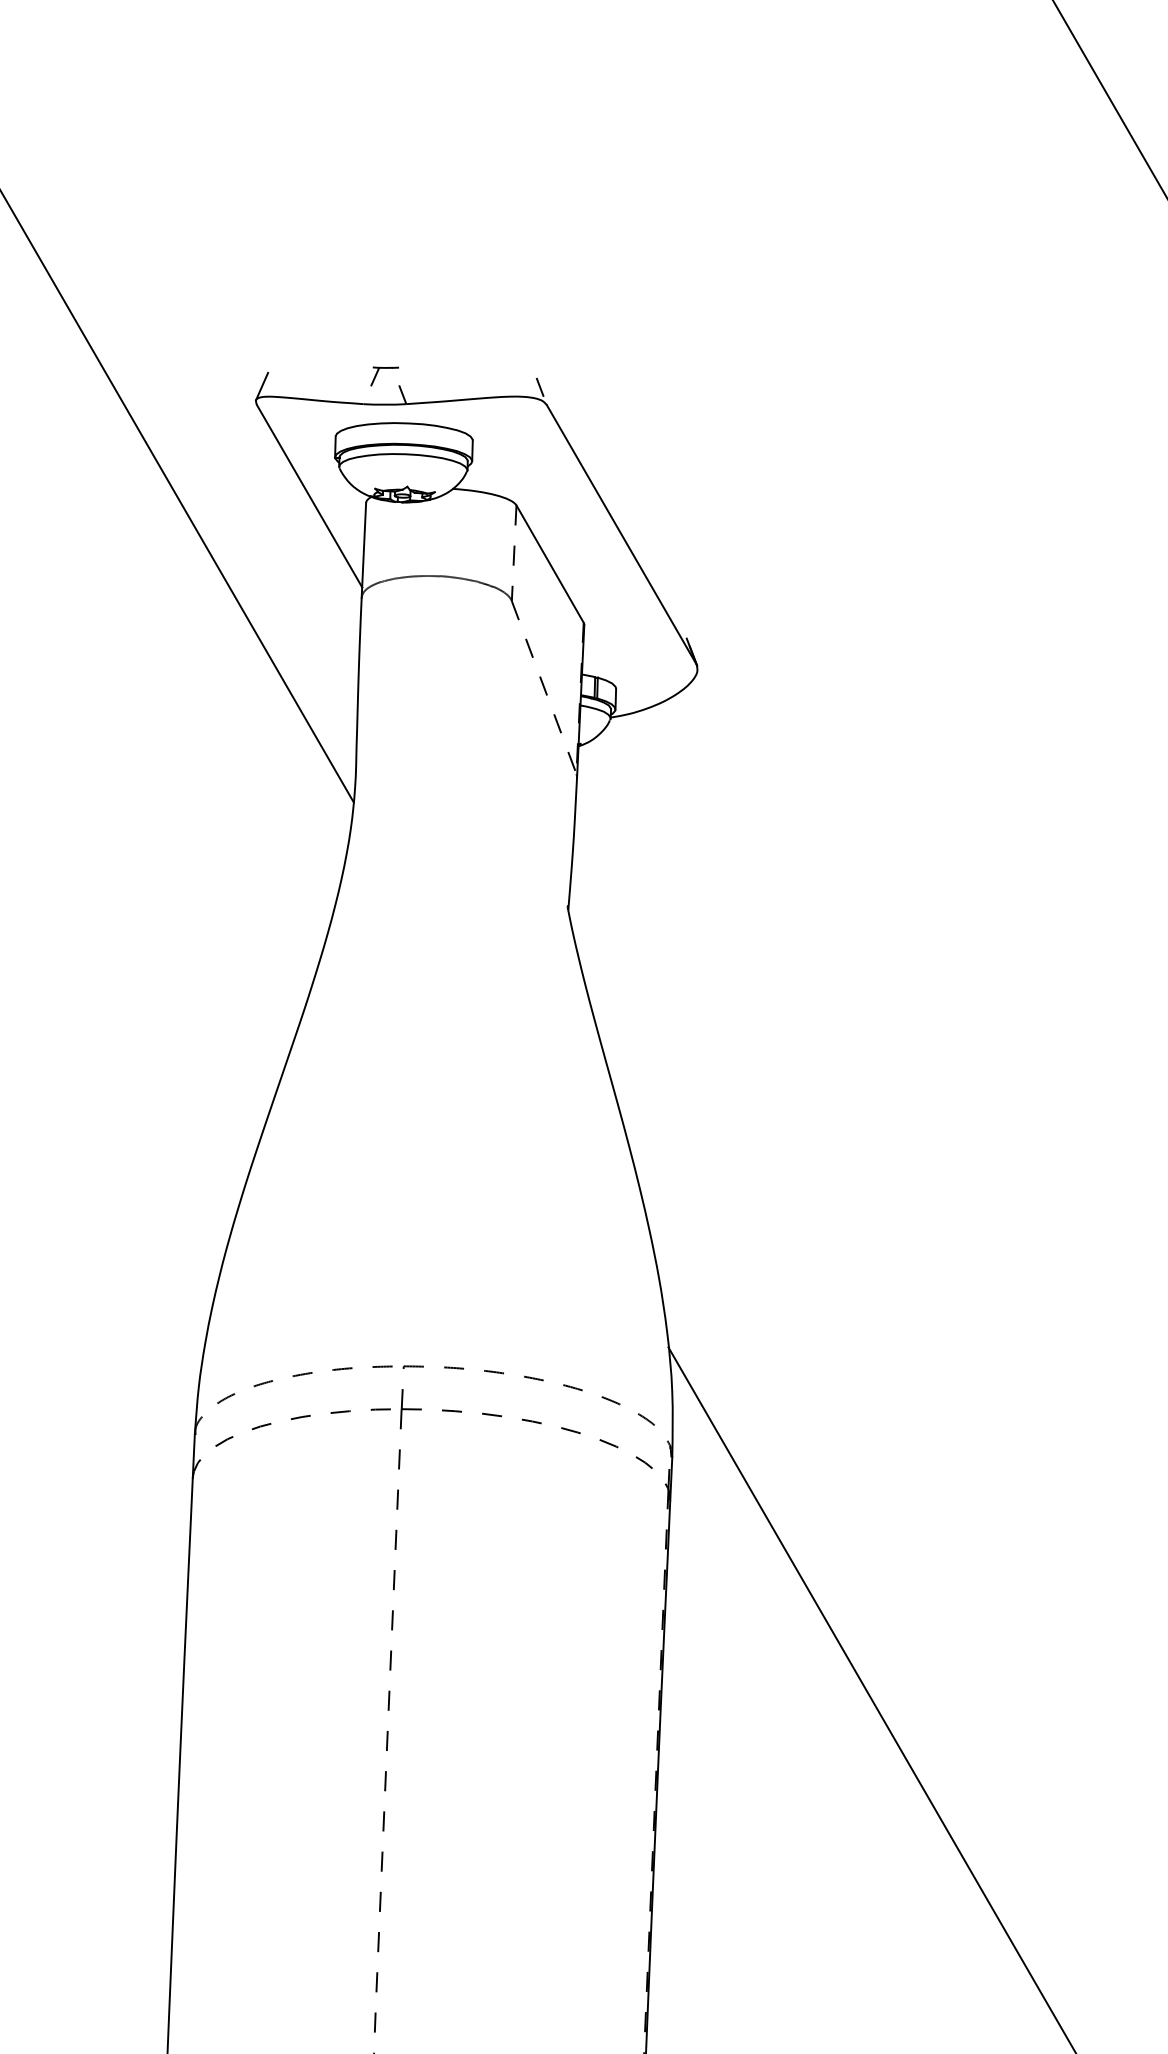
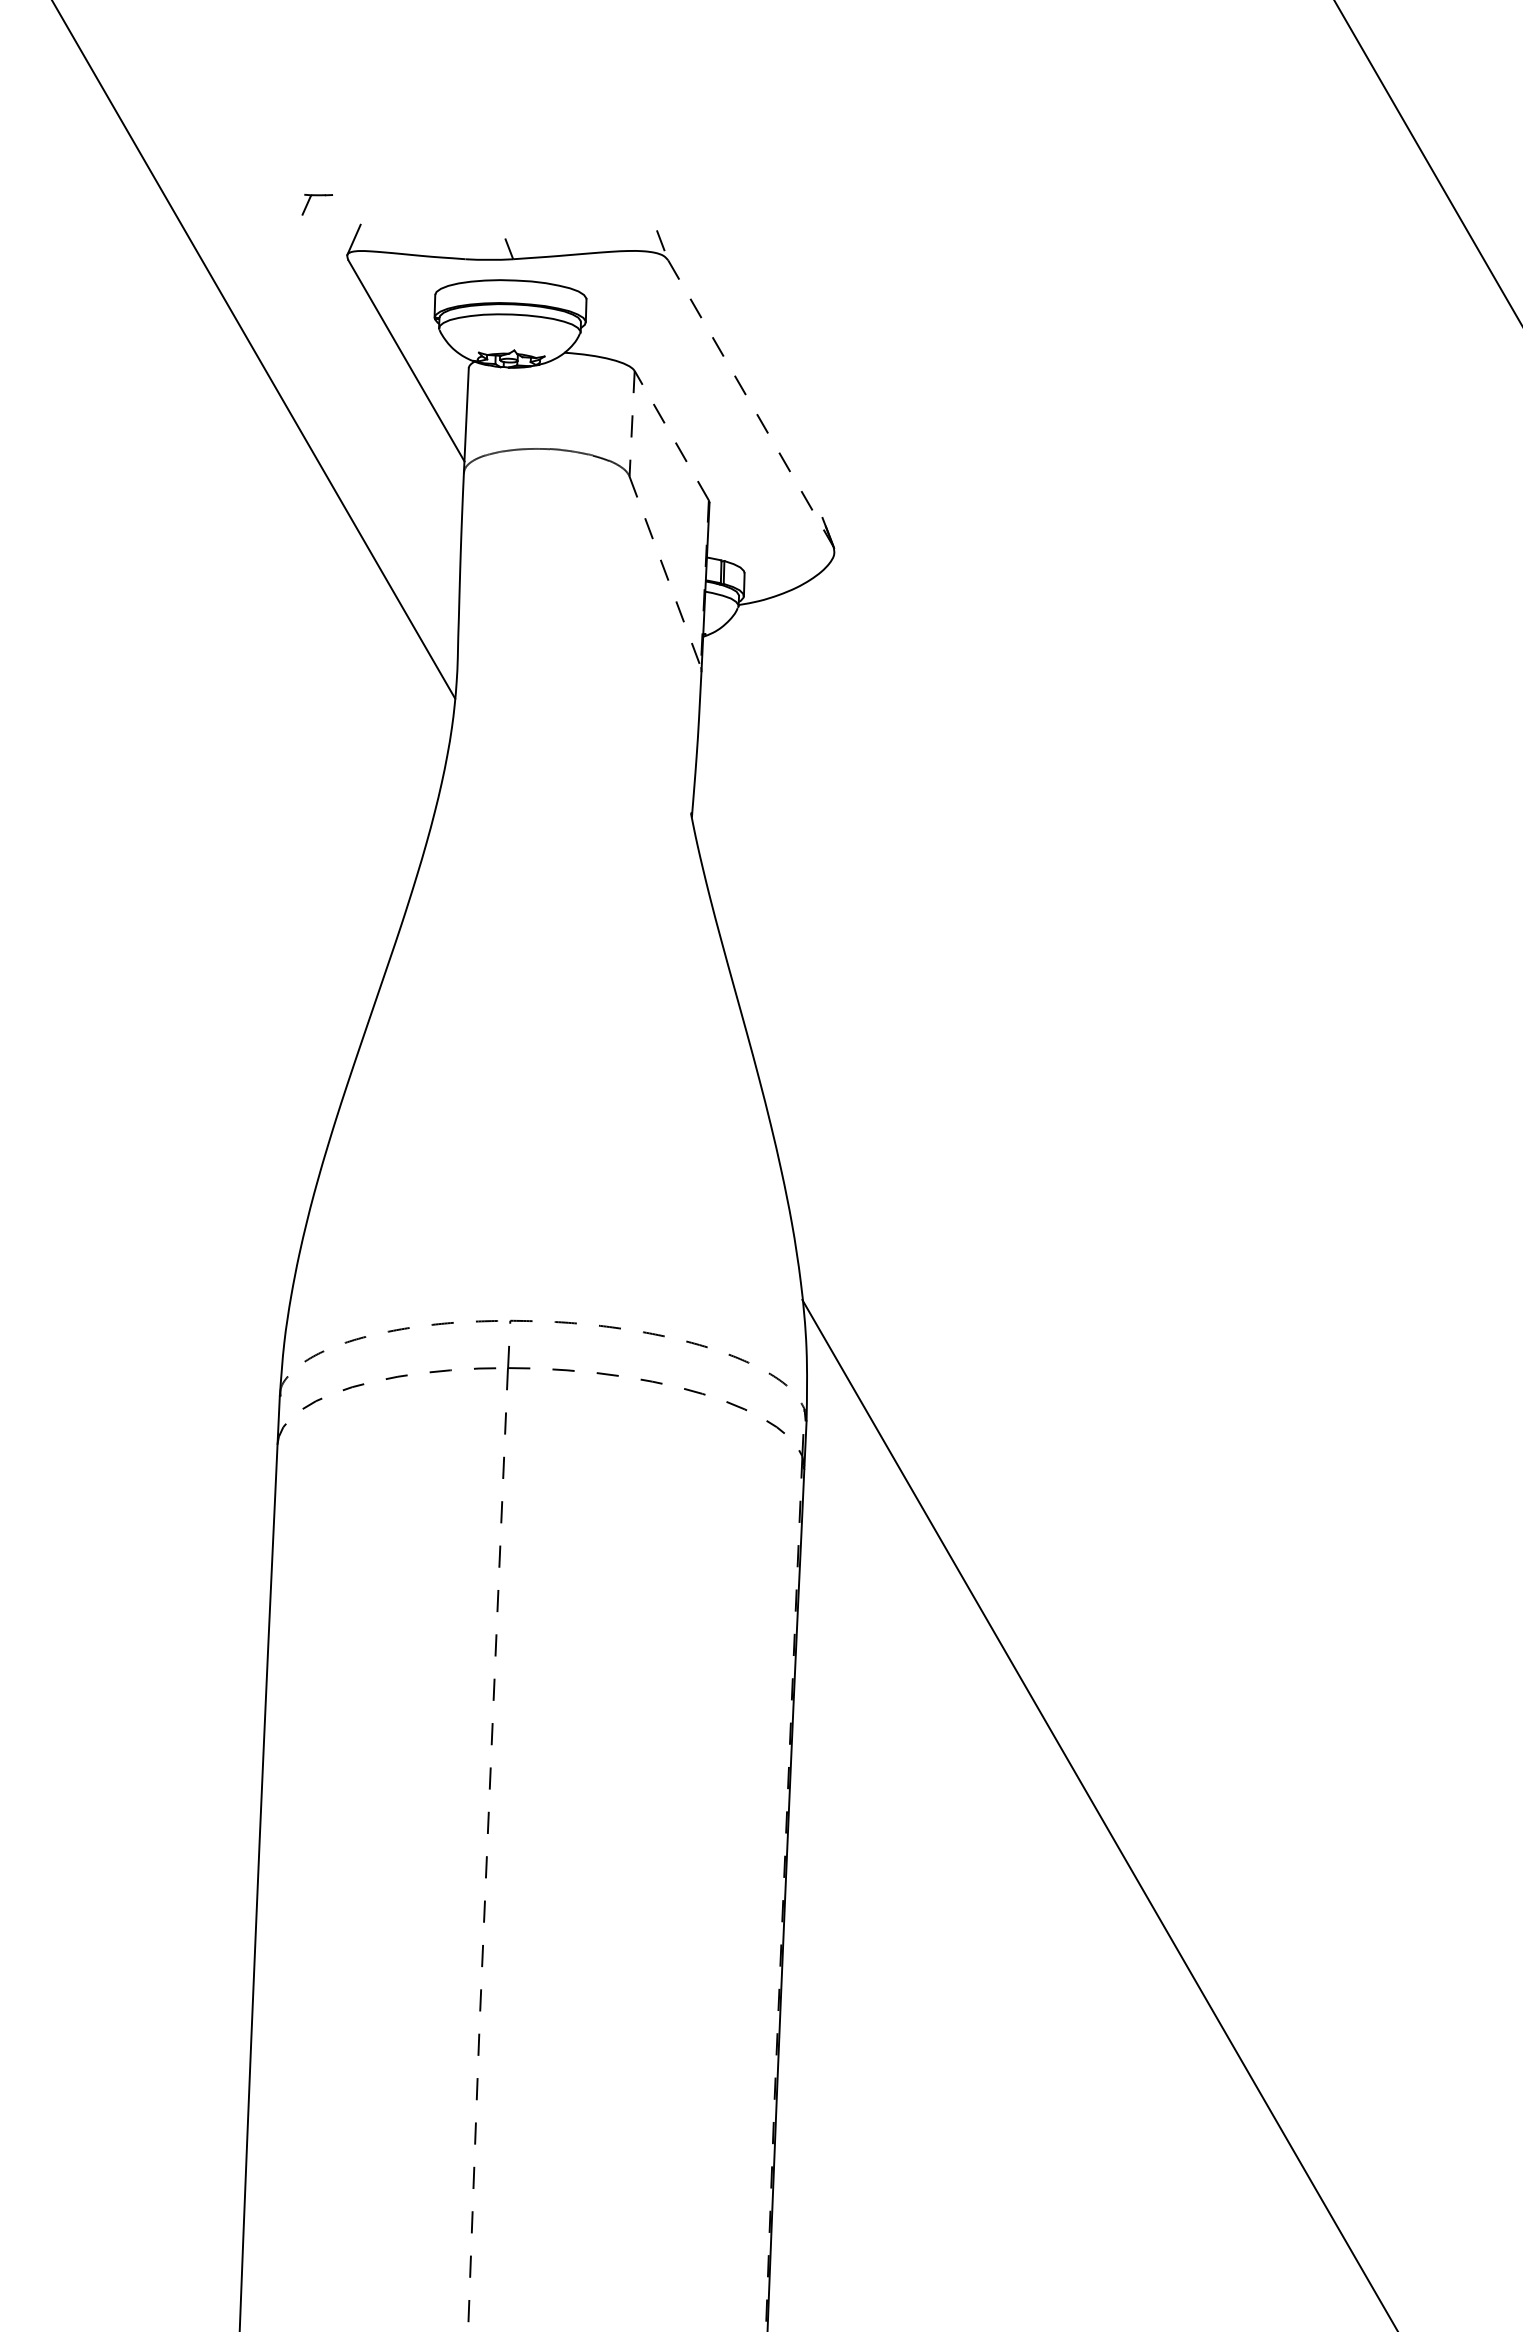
part: (377, 373) -> (309, 201), moved
line: (622, 534) -> (751, 403), solid -> dashed
line: (549, 563) -> (671, 435), solid -> dashed

